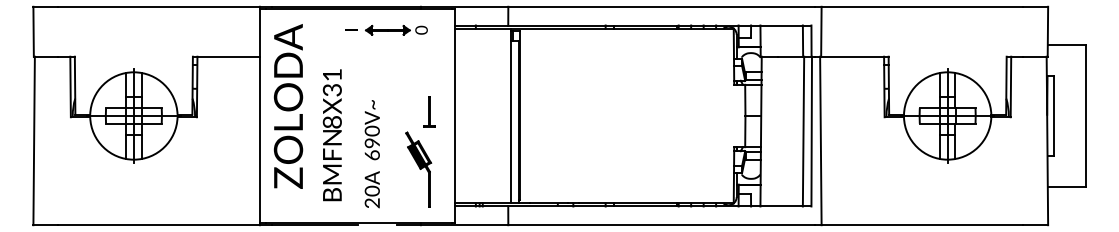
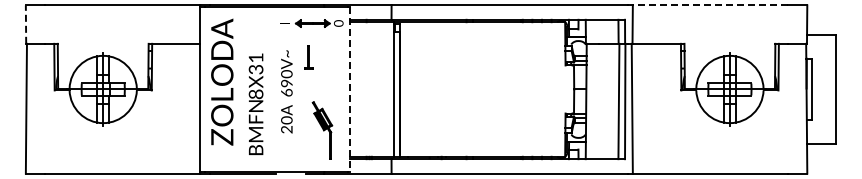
line: (922, 6) -> (710, 5), solid -> dashed
part: (386, 30) -> (311, 23), moved
line: (34, 31) -> (26, 24), solid -> dashed
part: (429, 112) -> (308, 57), moved
line: (454, 116) -> (350, 89), solid -> dashed
text: (371, 153) -> (286, 91), moved

